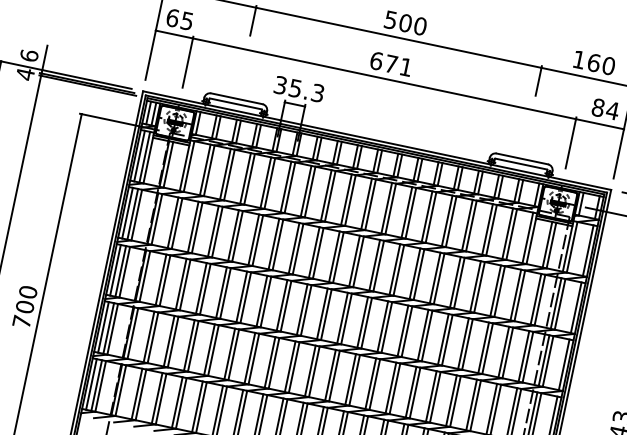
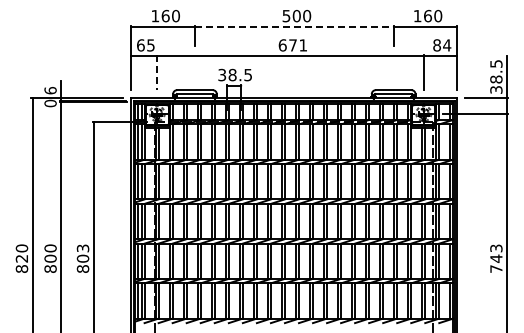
line: (399, 37) -> (294, 26), solid -> dashed
line: (188, 62) -> (157, 72), solid -> dashed
text: (25, 74) -> (50, 103), 4 -> 0
text: (307, 90) -> (240, 74), 35.3 -> 38.5
text: (24, 306) -> (82, 258), 700 -> 803

